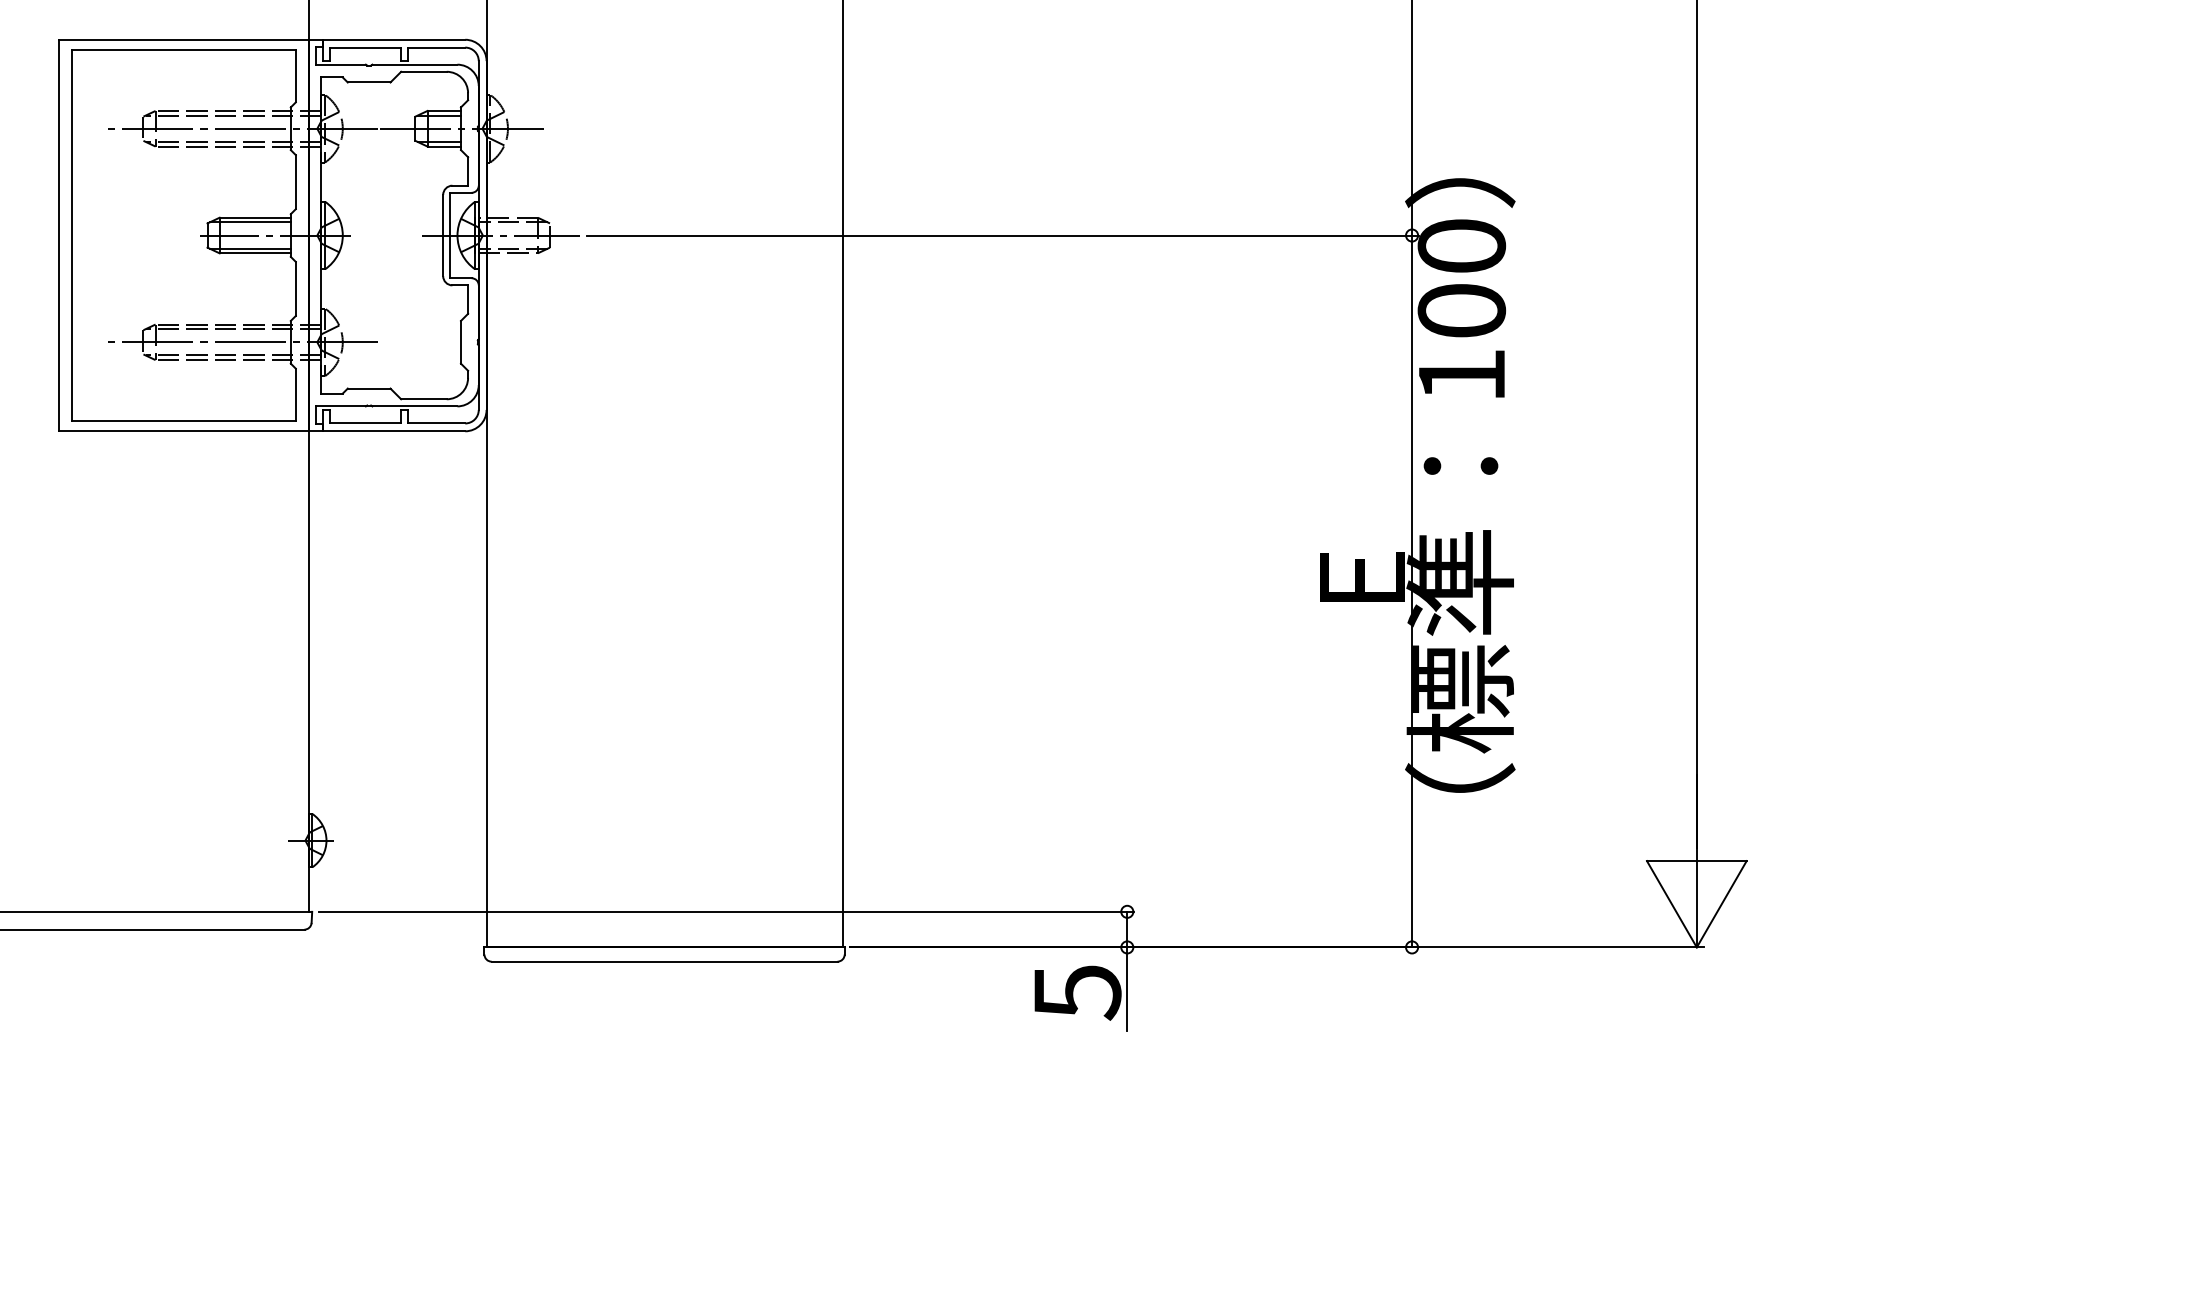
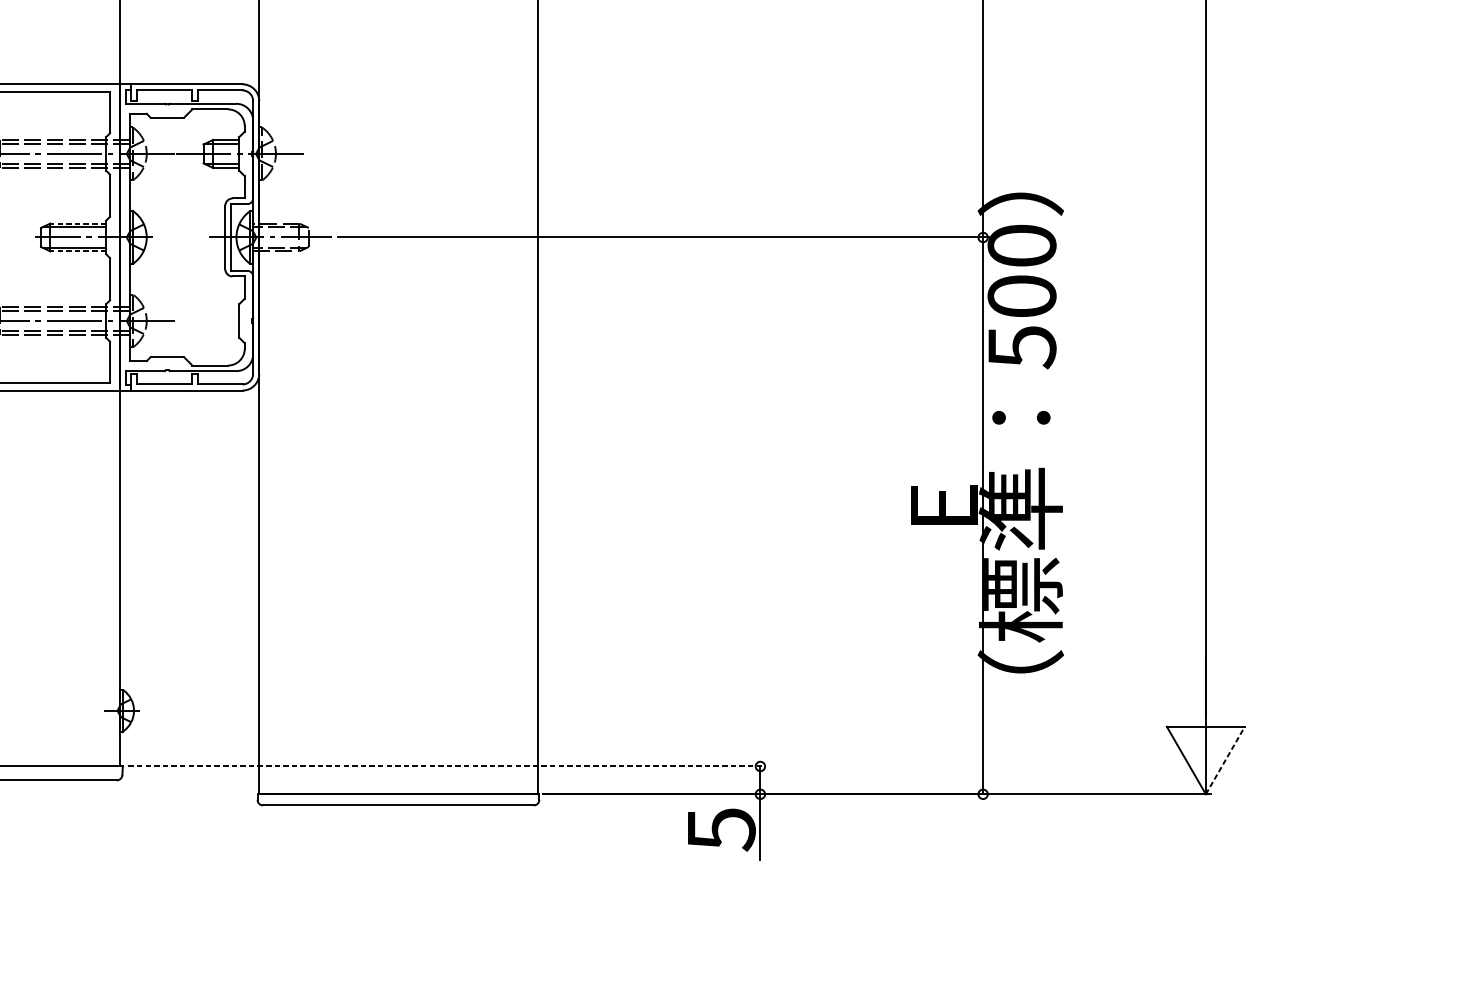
line: (255, 217) -> (78, 223), solid -> dashed
line: (255, 253) -> (78, 251), solid -> dashed
text: (1462, 376) -> (1022, 347), 100 -> 500
line: (1721, 904) -> (1225, 760), solid -> dashed
line: (726, 911) -> (446, 766), solid -> dashed

